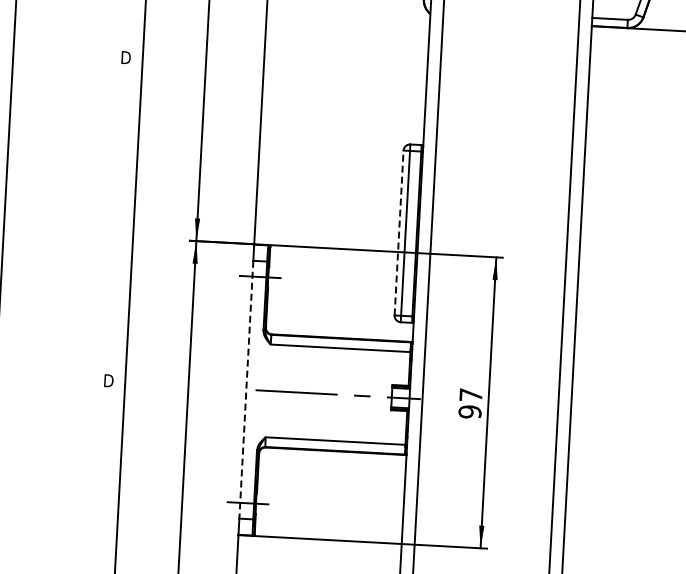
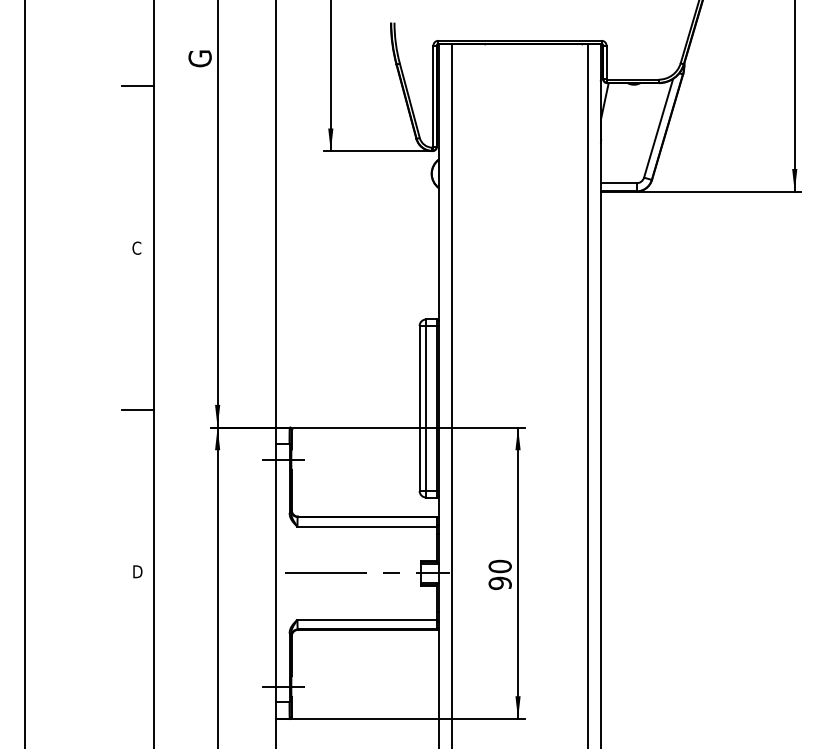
text: (126, 56) -> (137, 247), D -> C
line: (117, 218) -> (137, 409), added
line: (398, 232) -> (419, 408), dashed -> solid
line: (246, 389) -> (275, 573), dashed -> solid
text: (470, 395) -> (499, 566), 97 -> 90

